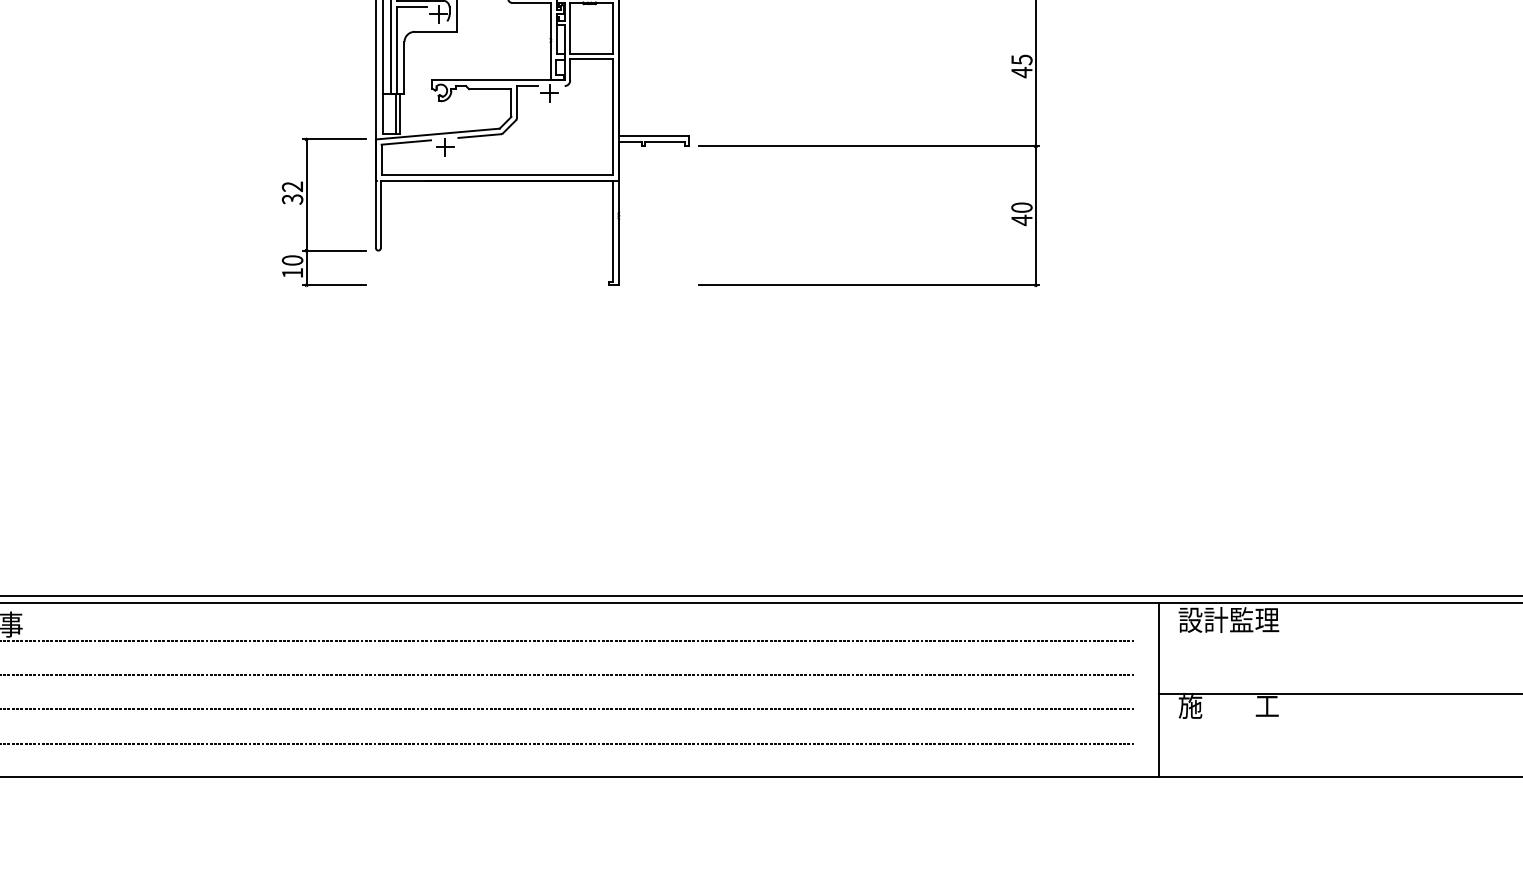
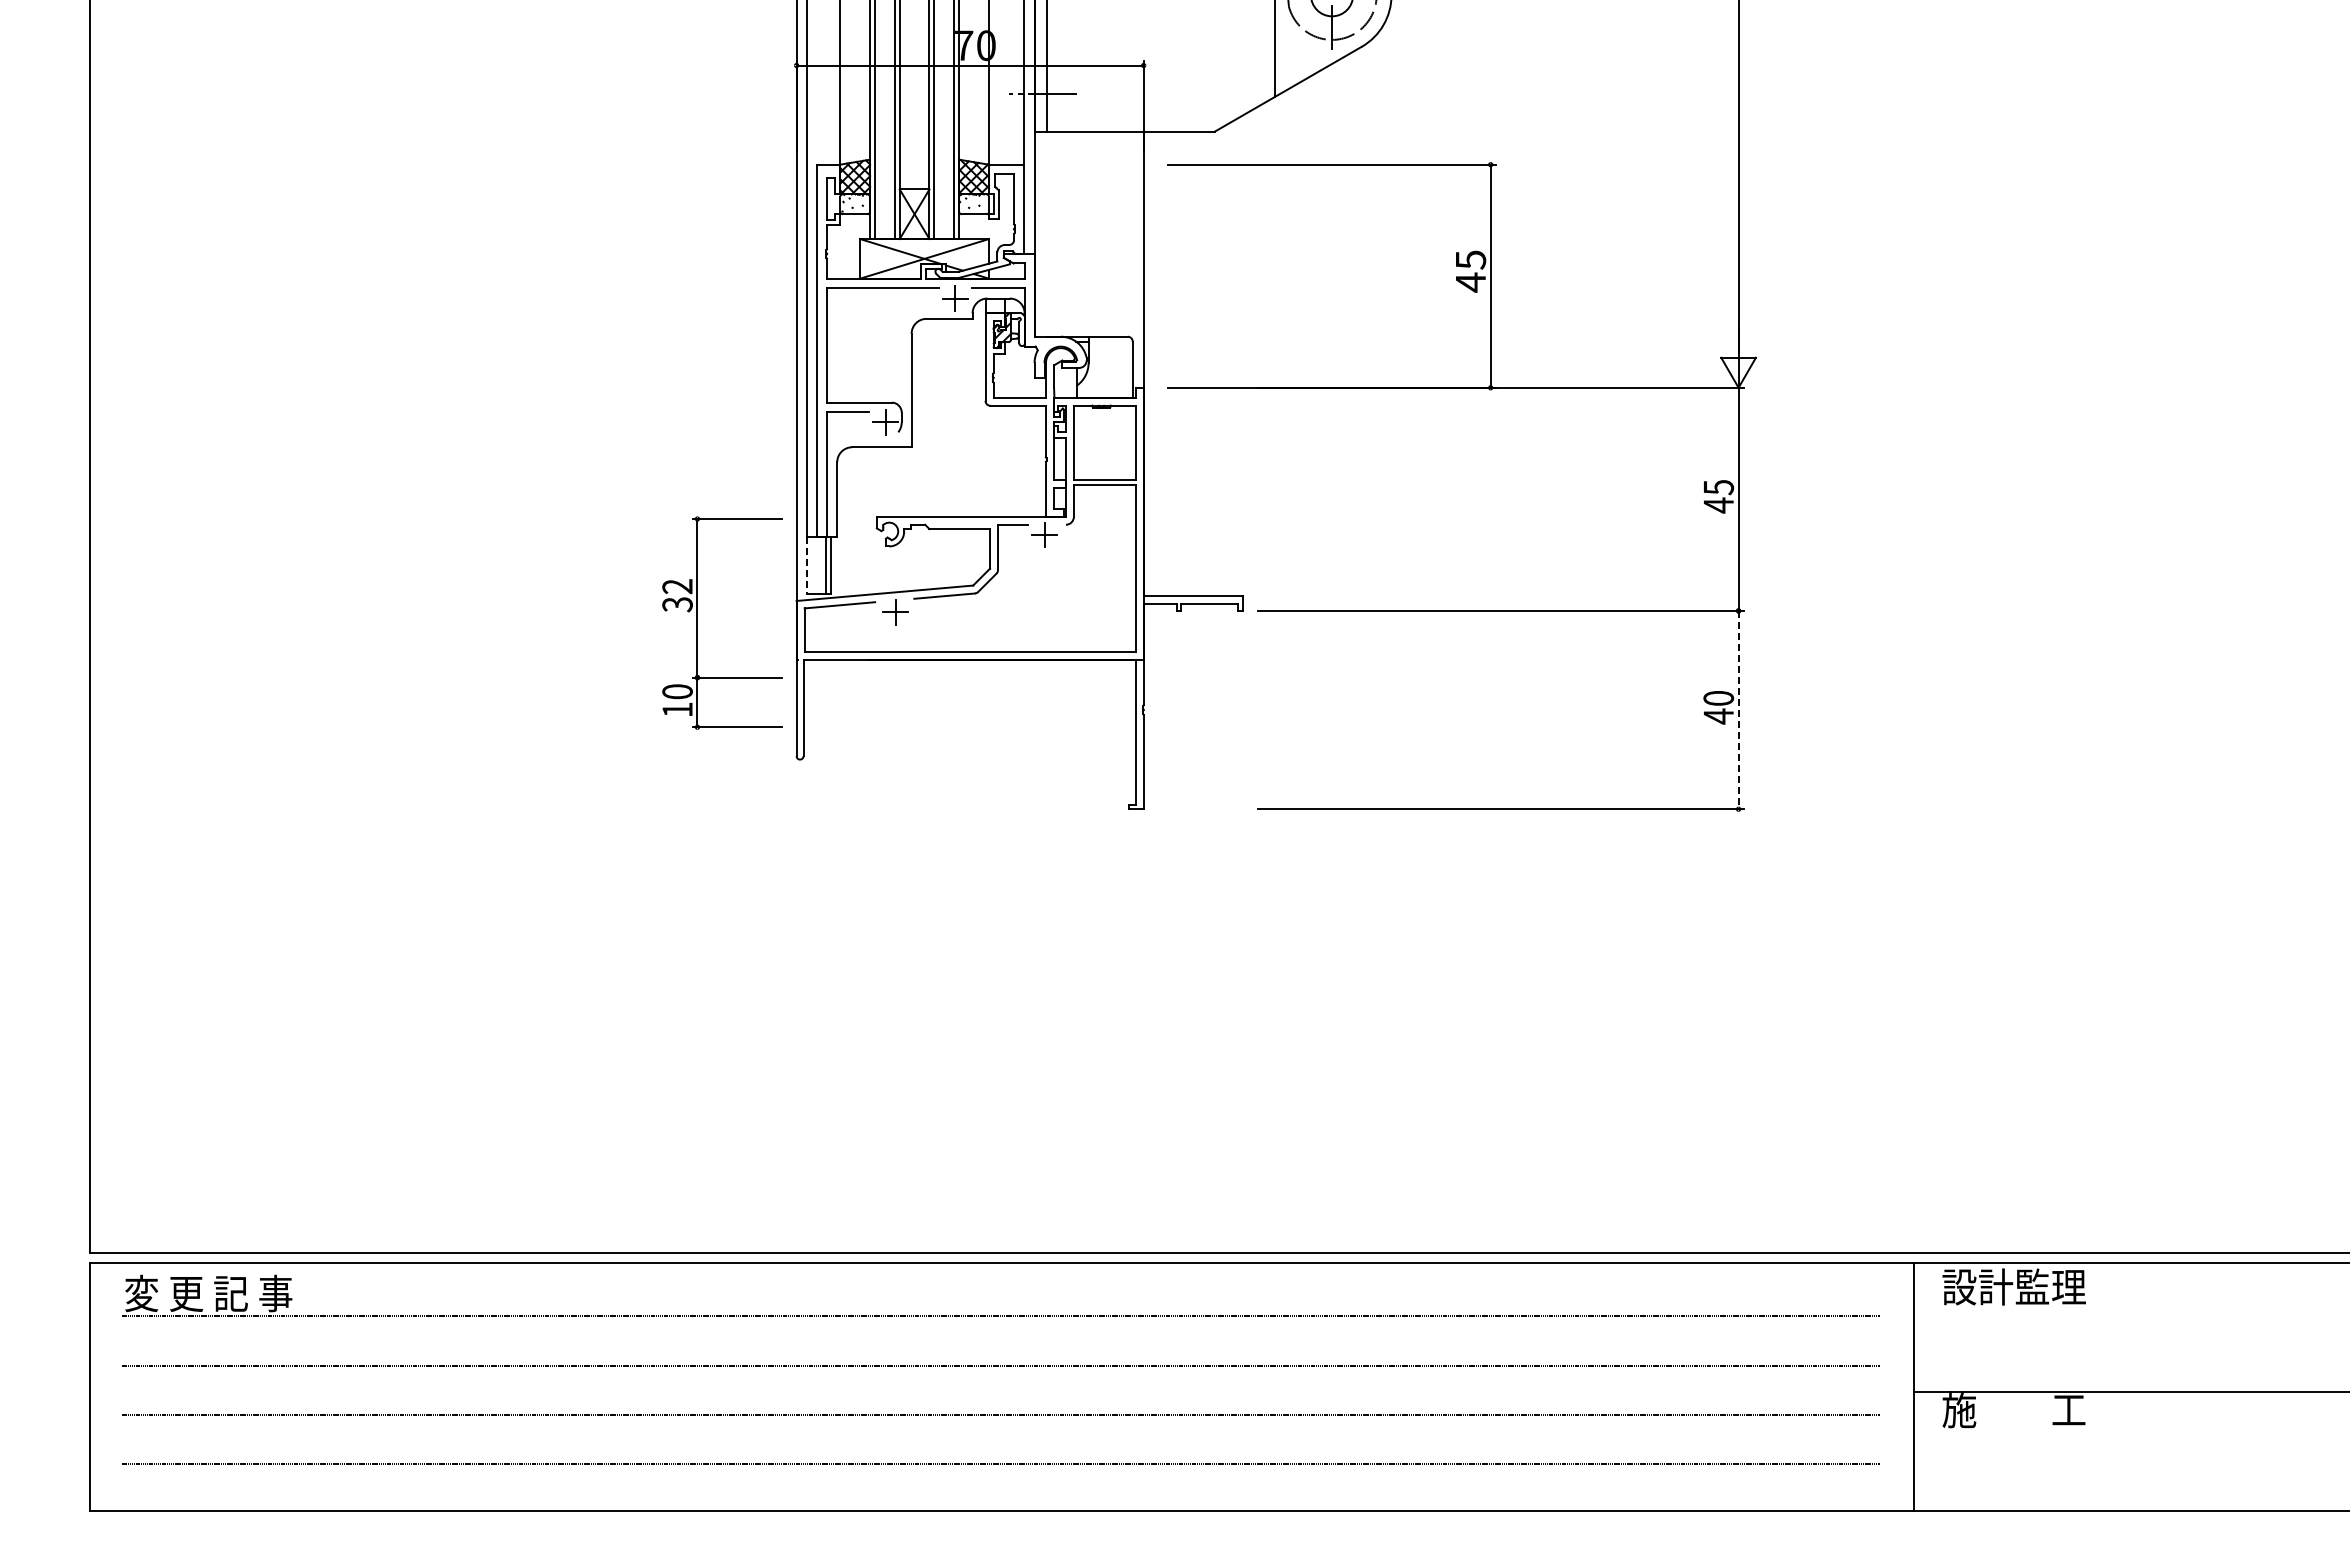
line: (382, 114) -> (806, 565), solid -> dashed
part: (306, 211) -> (697, 622), moved
line: (1035, 216) -> (1738, 710), solid -> dashed

